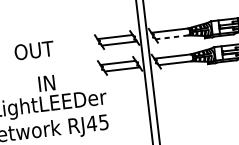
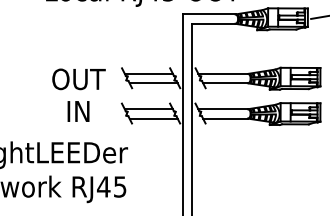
line: (172, 37) -> (225, 83), dashed -> solid
text: (34, 50) -> (78, 79), moved
text: (46, 83) -> (78, 111), moved

